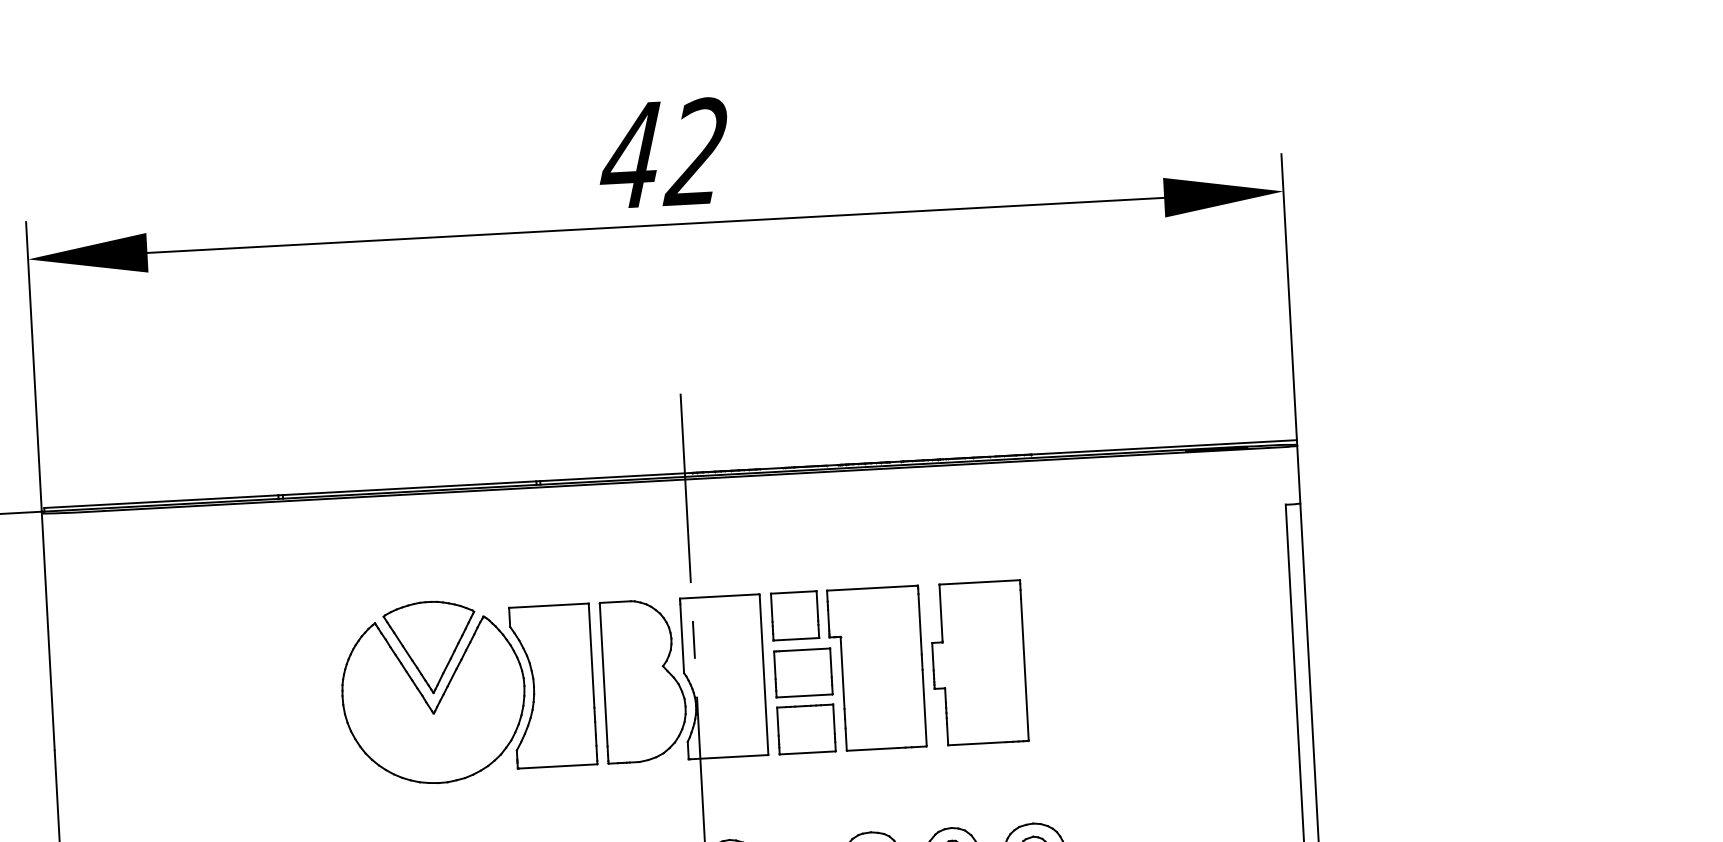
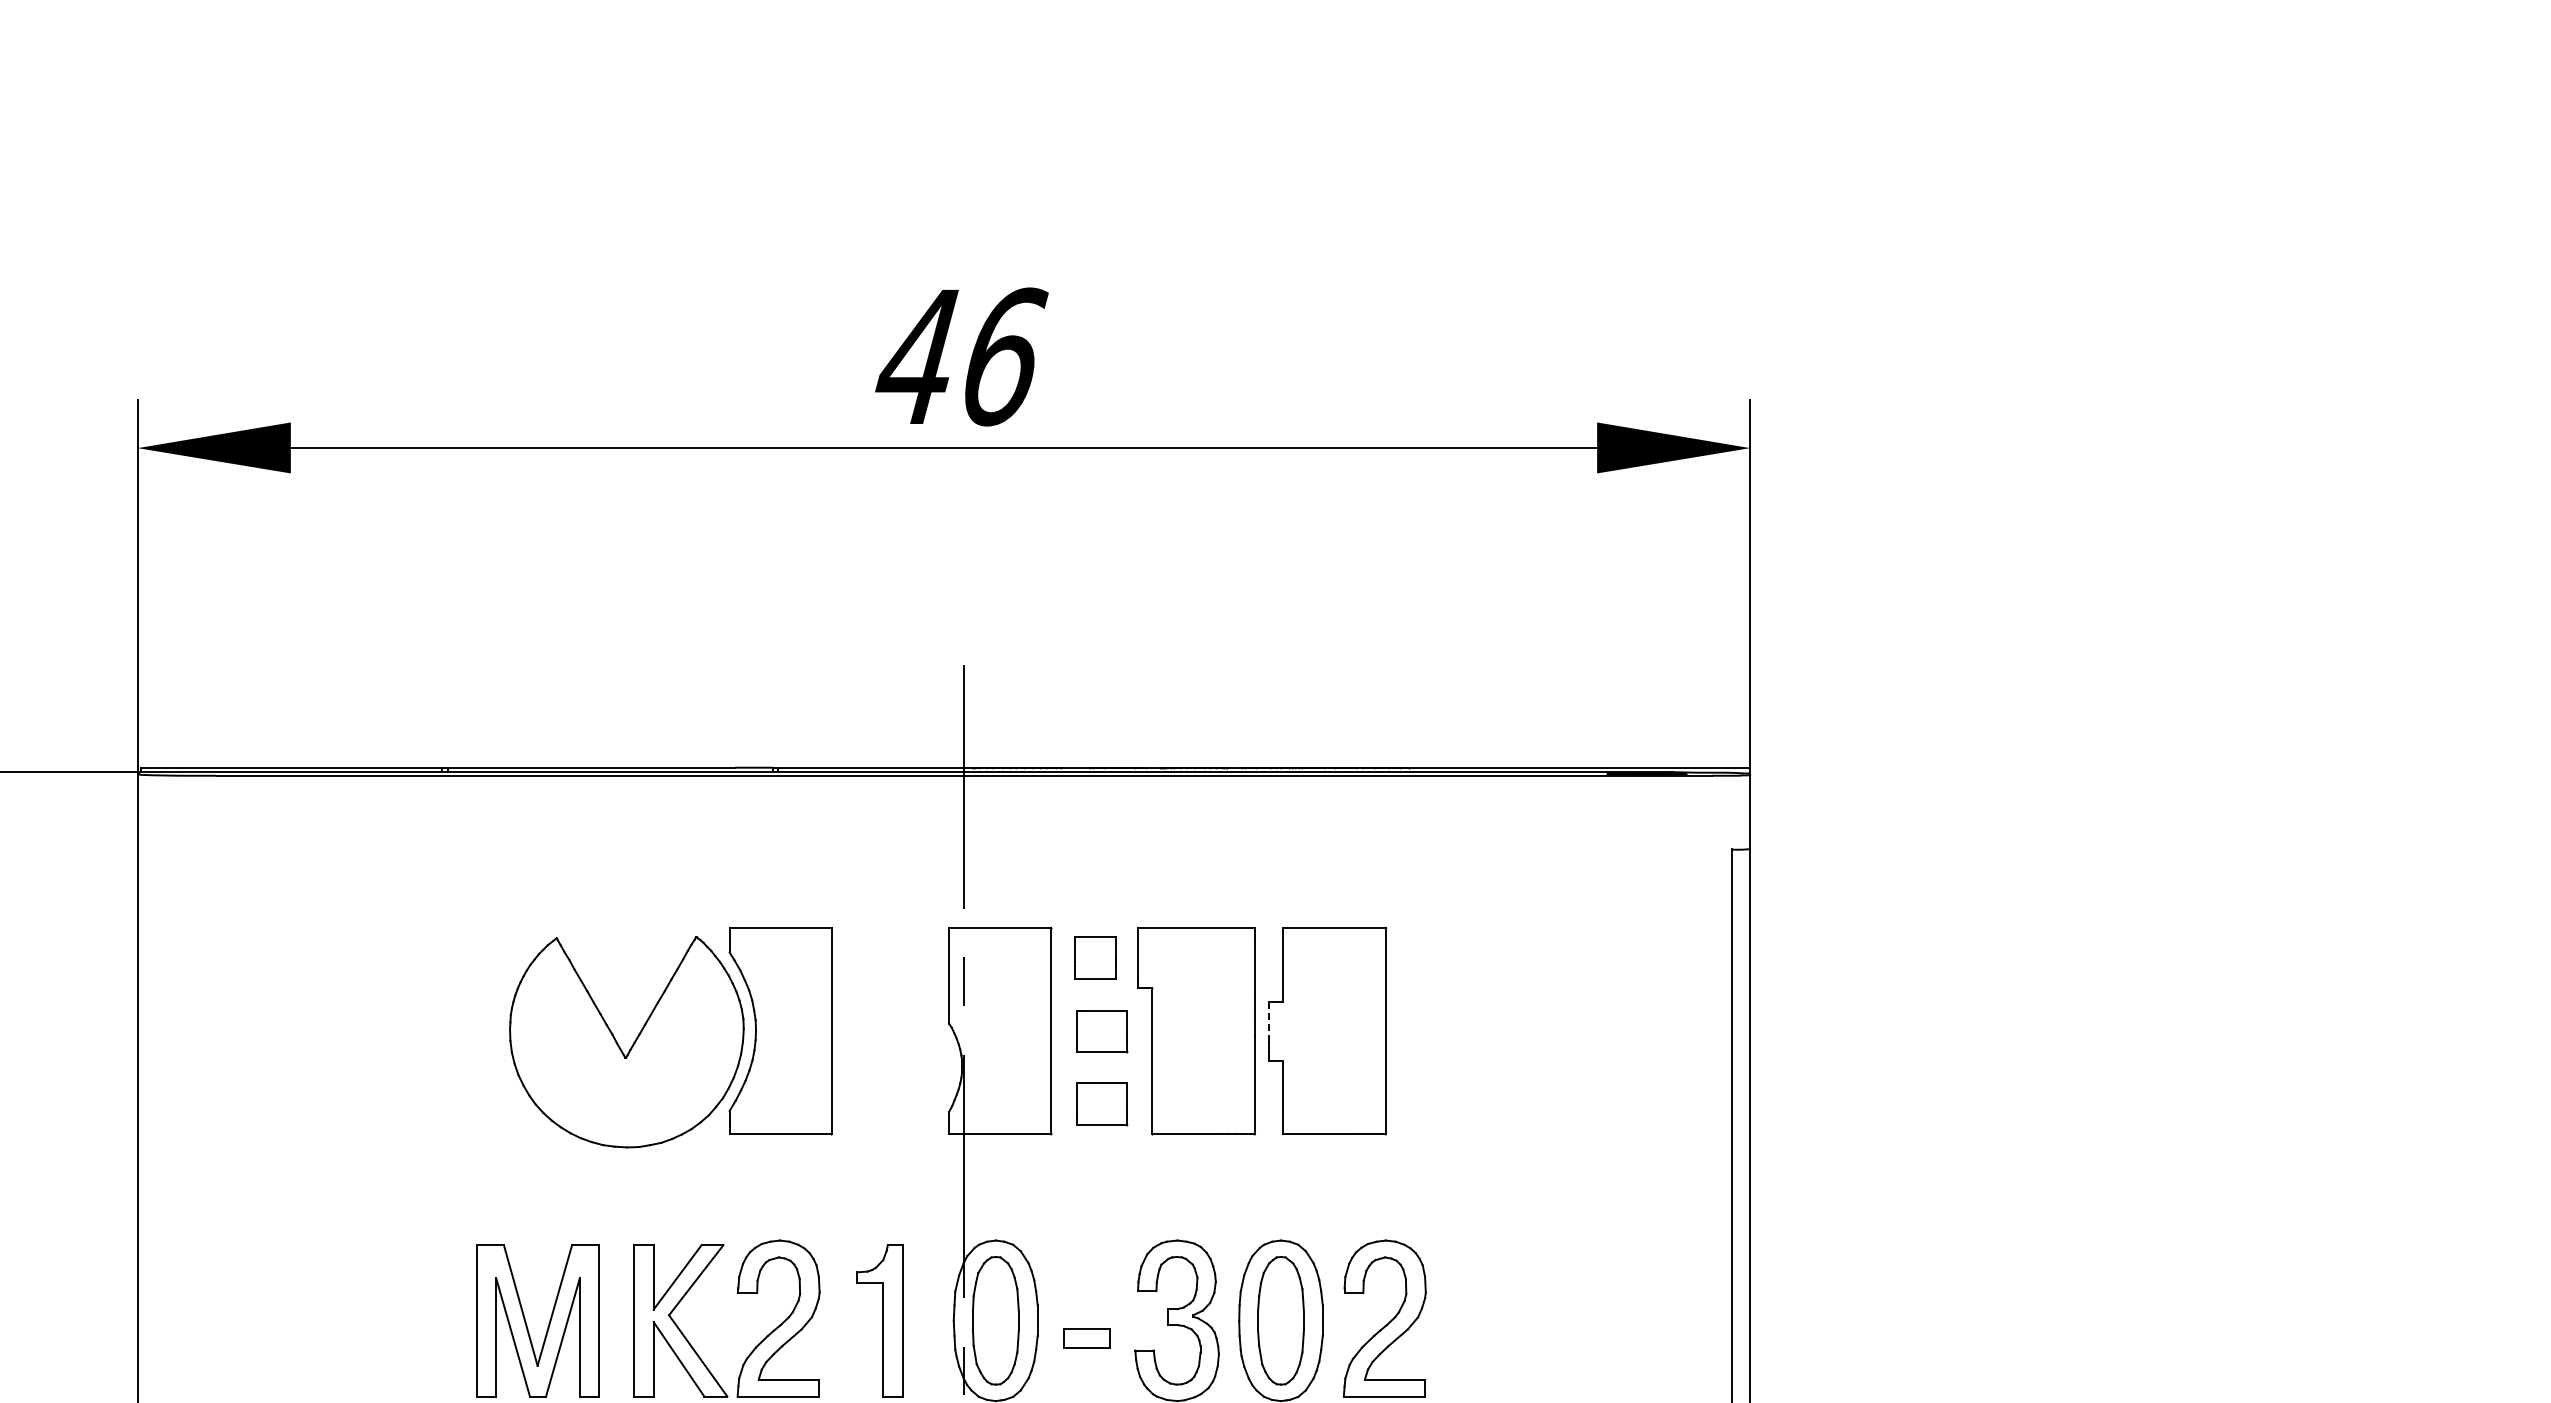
text: (696, 151) -> (1001, 356), 42 -> 46
part: (795, 615) -> (1095, 957), size x0.7
part: (430, 646) -> (626, 972), removed
line: (933, 656) -> (1269, 1019), solid -> dashed
part: (803, 672) -> (1102, 1031), size x0.7
part: (644, 680) -> (897, 1030), removed
part: (806, 729) -> (1101, 1104), size x0.7

